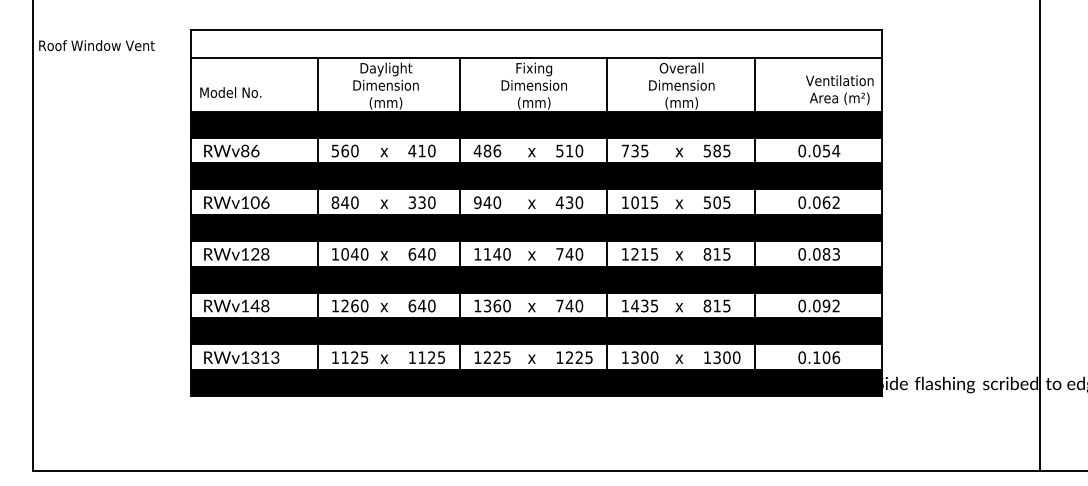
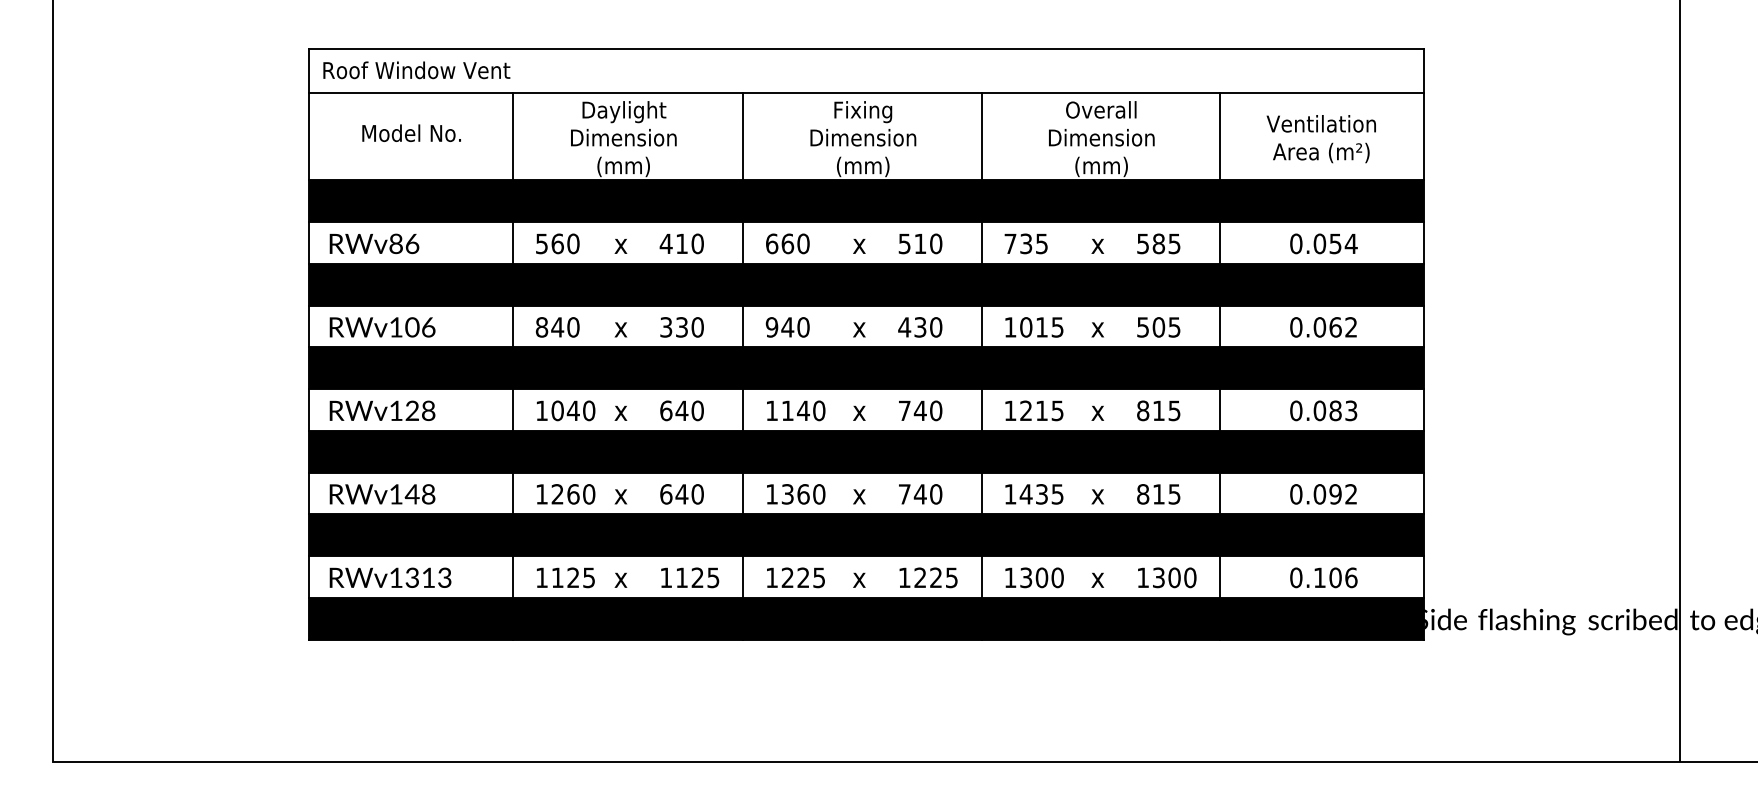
text: (96, 45) -> (416, 70), moved
text: (839, 89) -> (1320, 137), moved
text: (230, 92) -> (411, 133), moved
text: (487, 150) -> (787, 243), 486 -> 660

